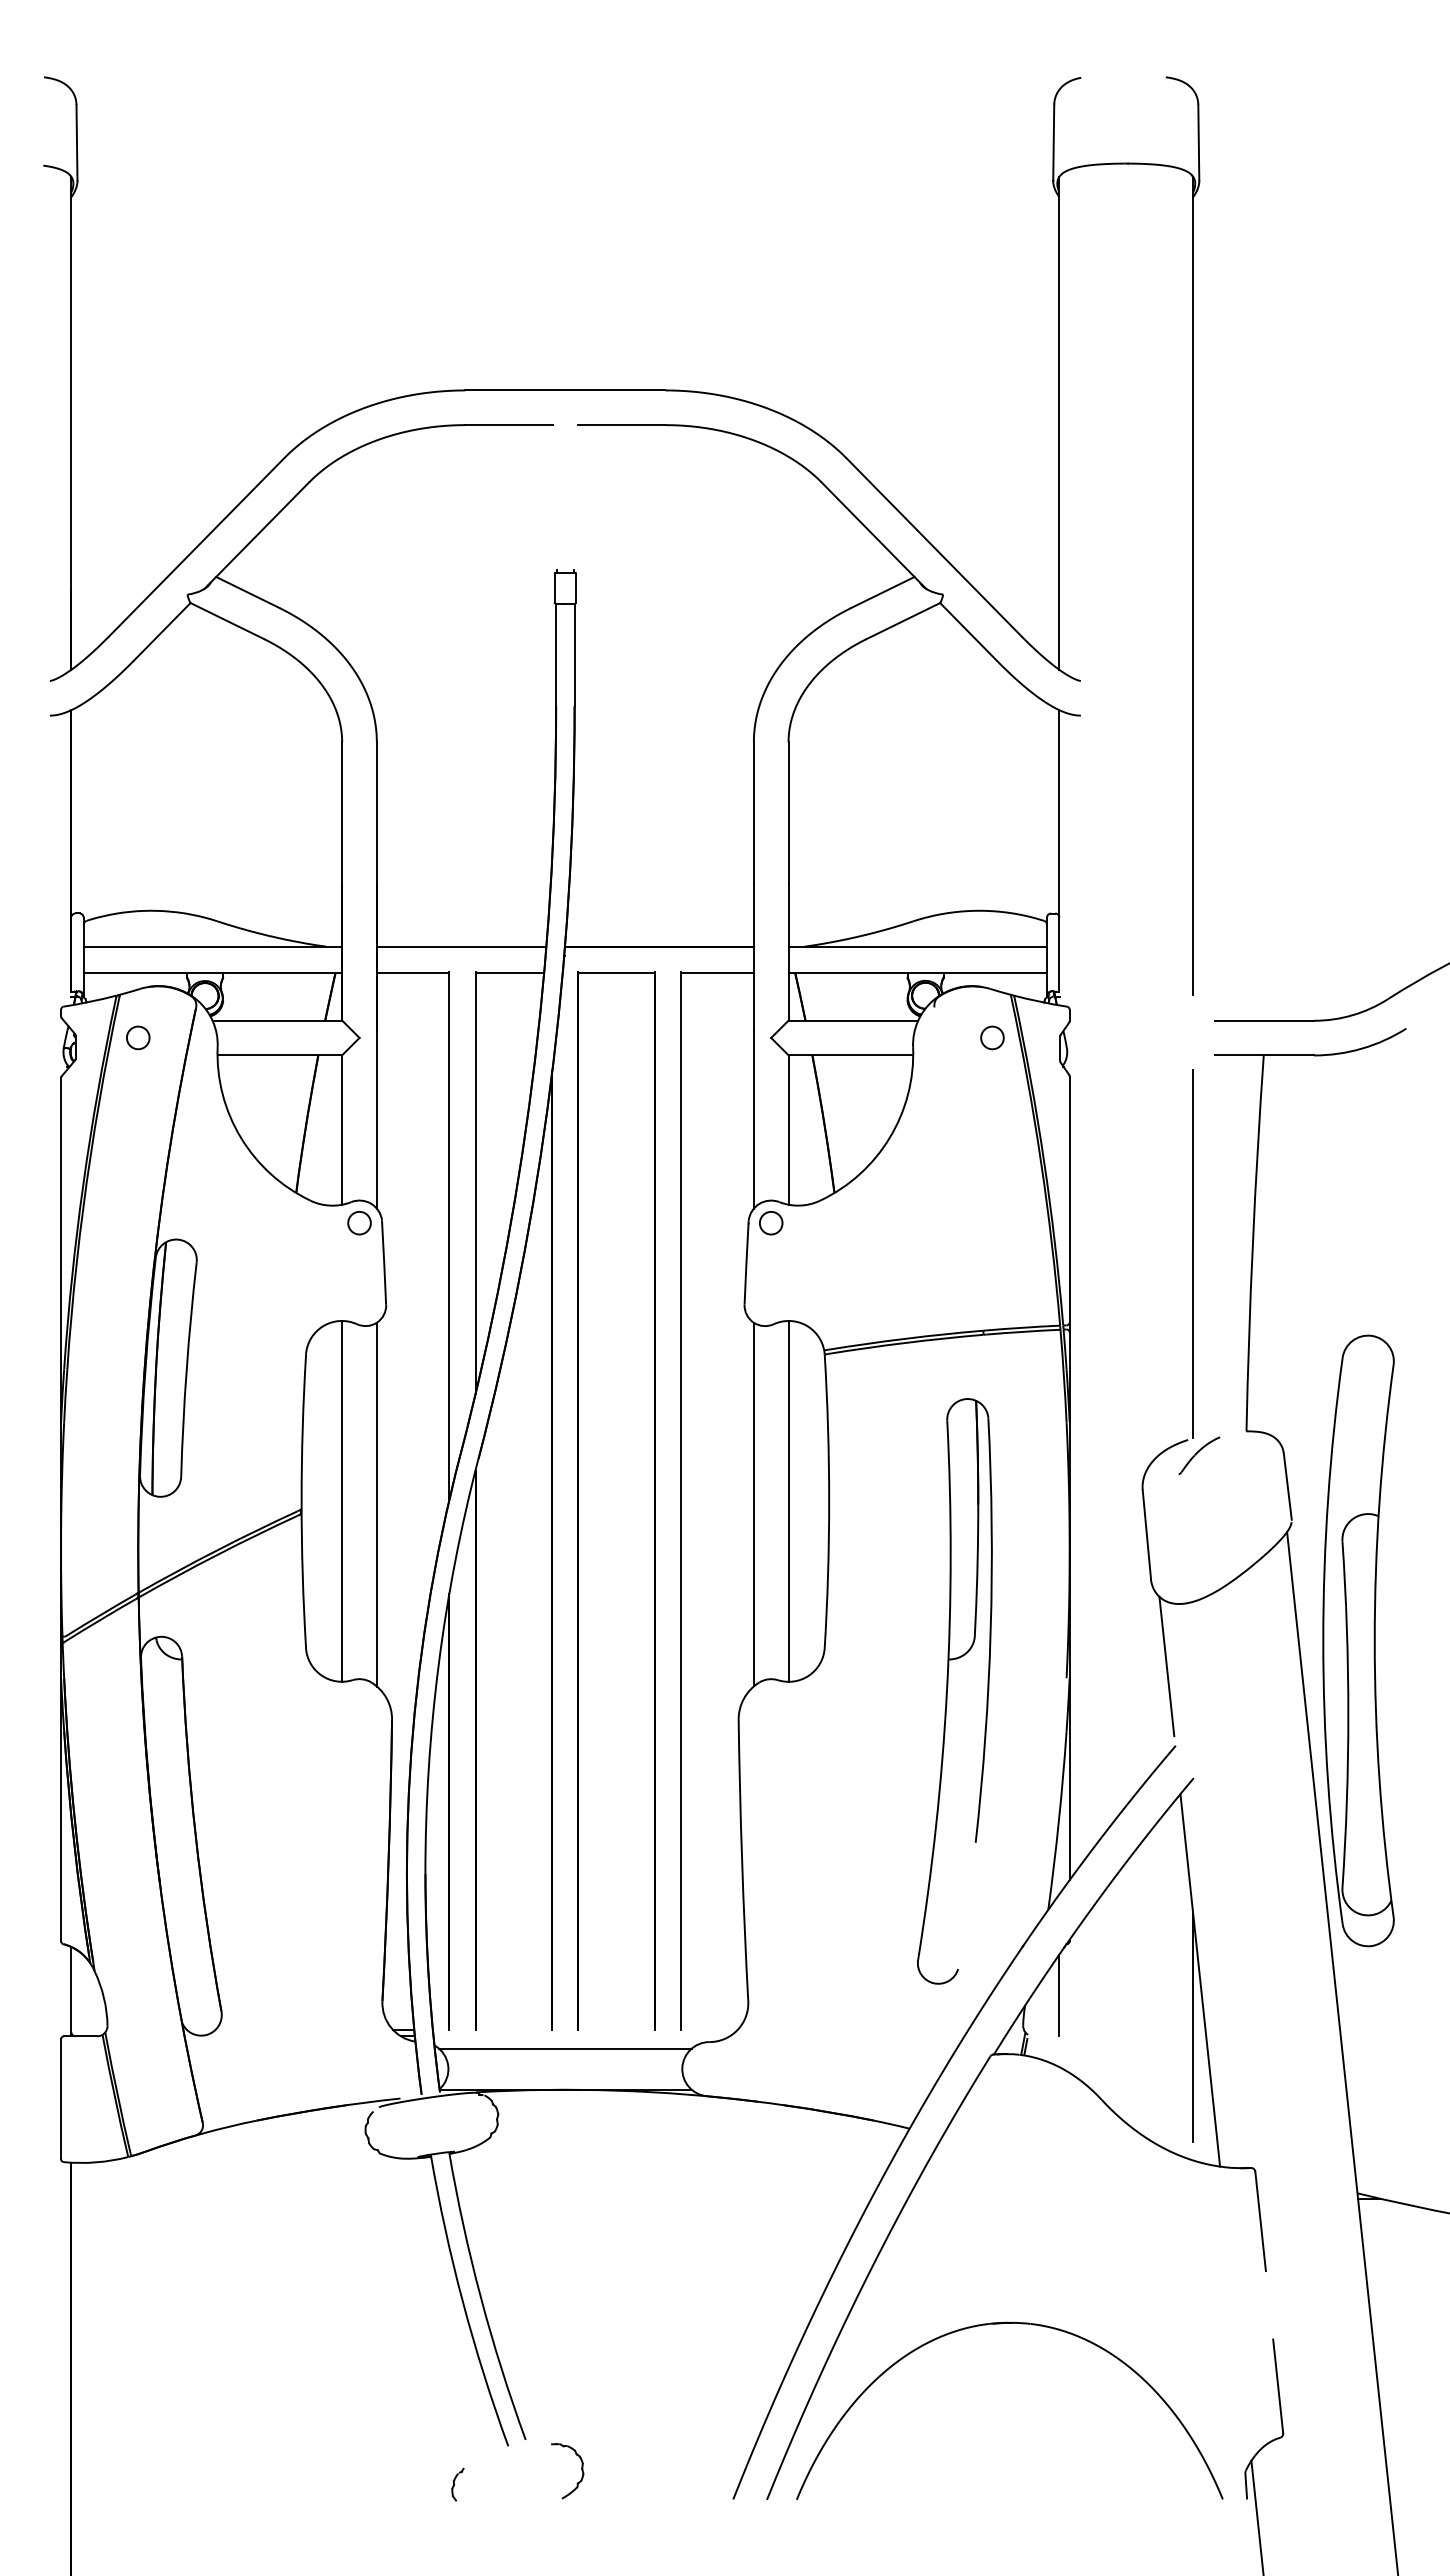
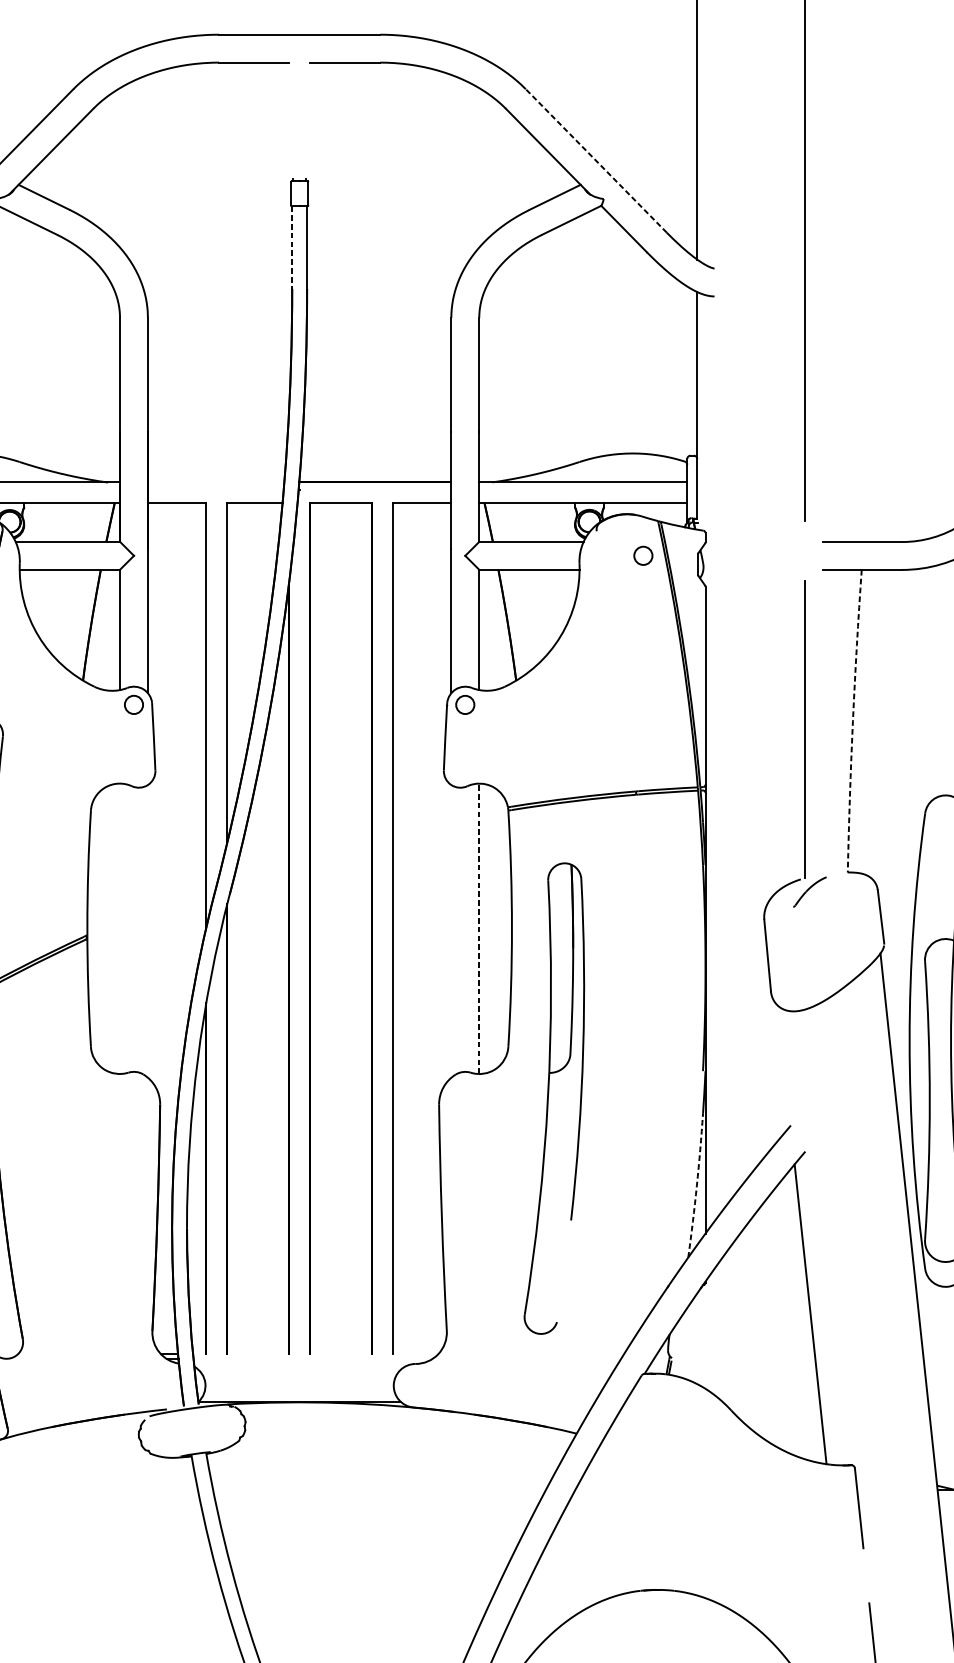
line: (934, 547) -> (596, 161), solid -> dashed
line: (556, 655) -> (292, 248), solid -> dashed
line: (461, 946) -> (216, 482), removed
arc: (1252, 1243) -> (852, 721), solid -> dashed
line: (342, 1500) -> (120, 928), removed
line: (788, 1500) -> (479, 928), solid -> dashed
line: (376, 1504) -> (147, 931), removed
line: (753, 1504) -> (451, 931), removed
line: (1166, 1666) -> (783, 1061), removed
part: (947, 1691) -> (548, 1098), moved
arc: (1058, 1820) -> (696, 1185), solid -> dashed
line: (1059, 1995) -> (697, 1326), removed
line: (1193, 2027) -> (805, 1352), removed
line: (564, 2048) -> (298, 1369), removed

